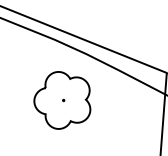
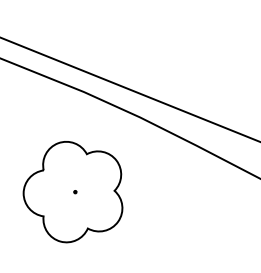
part: (62, 100) -> (73, 192), moved

